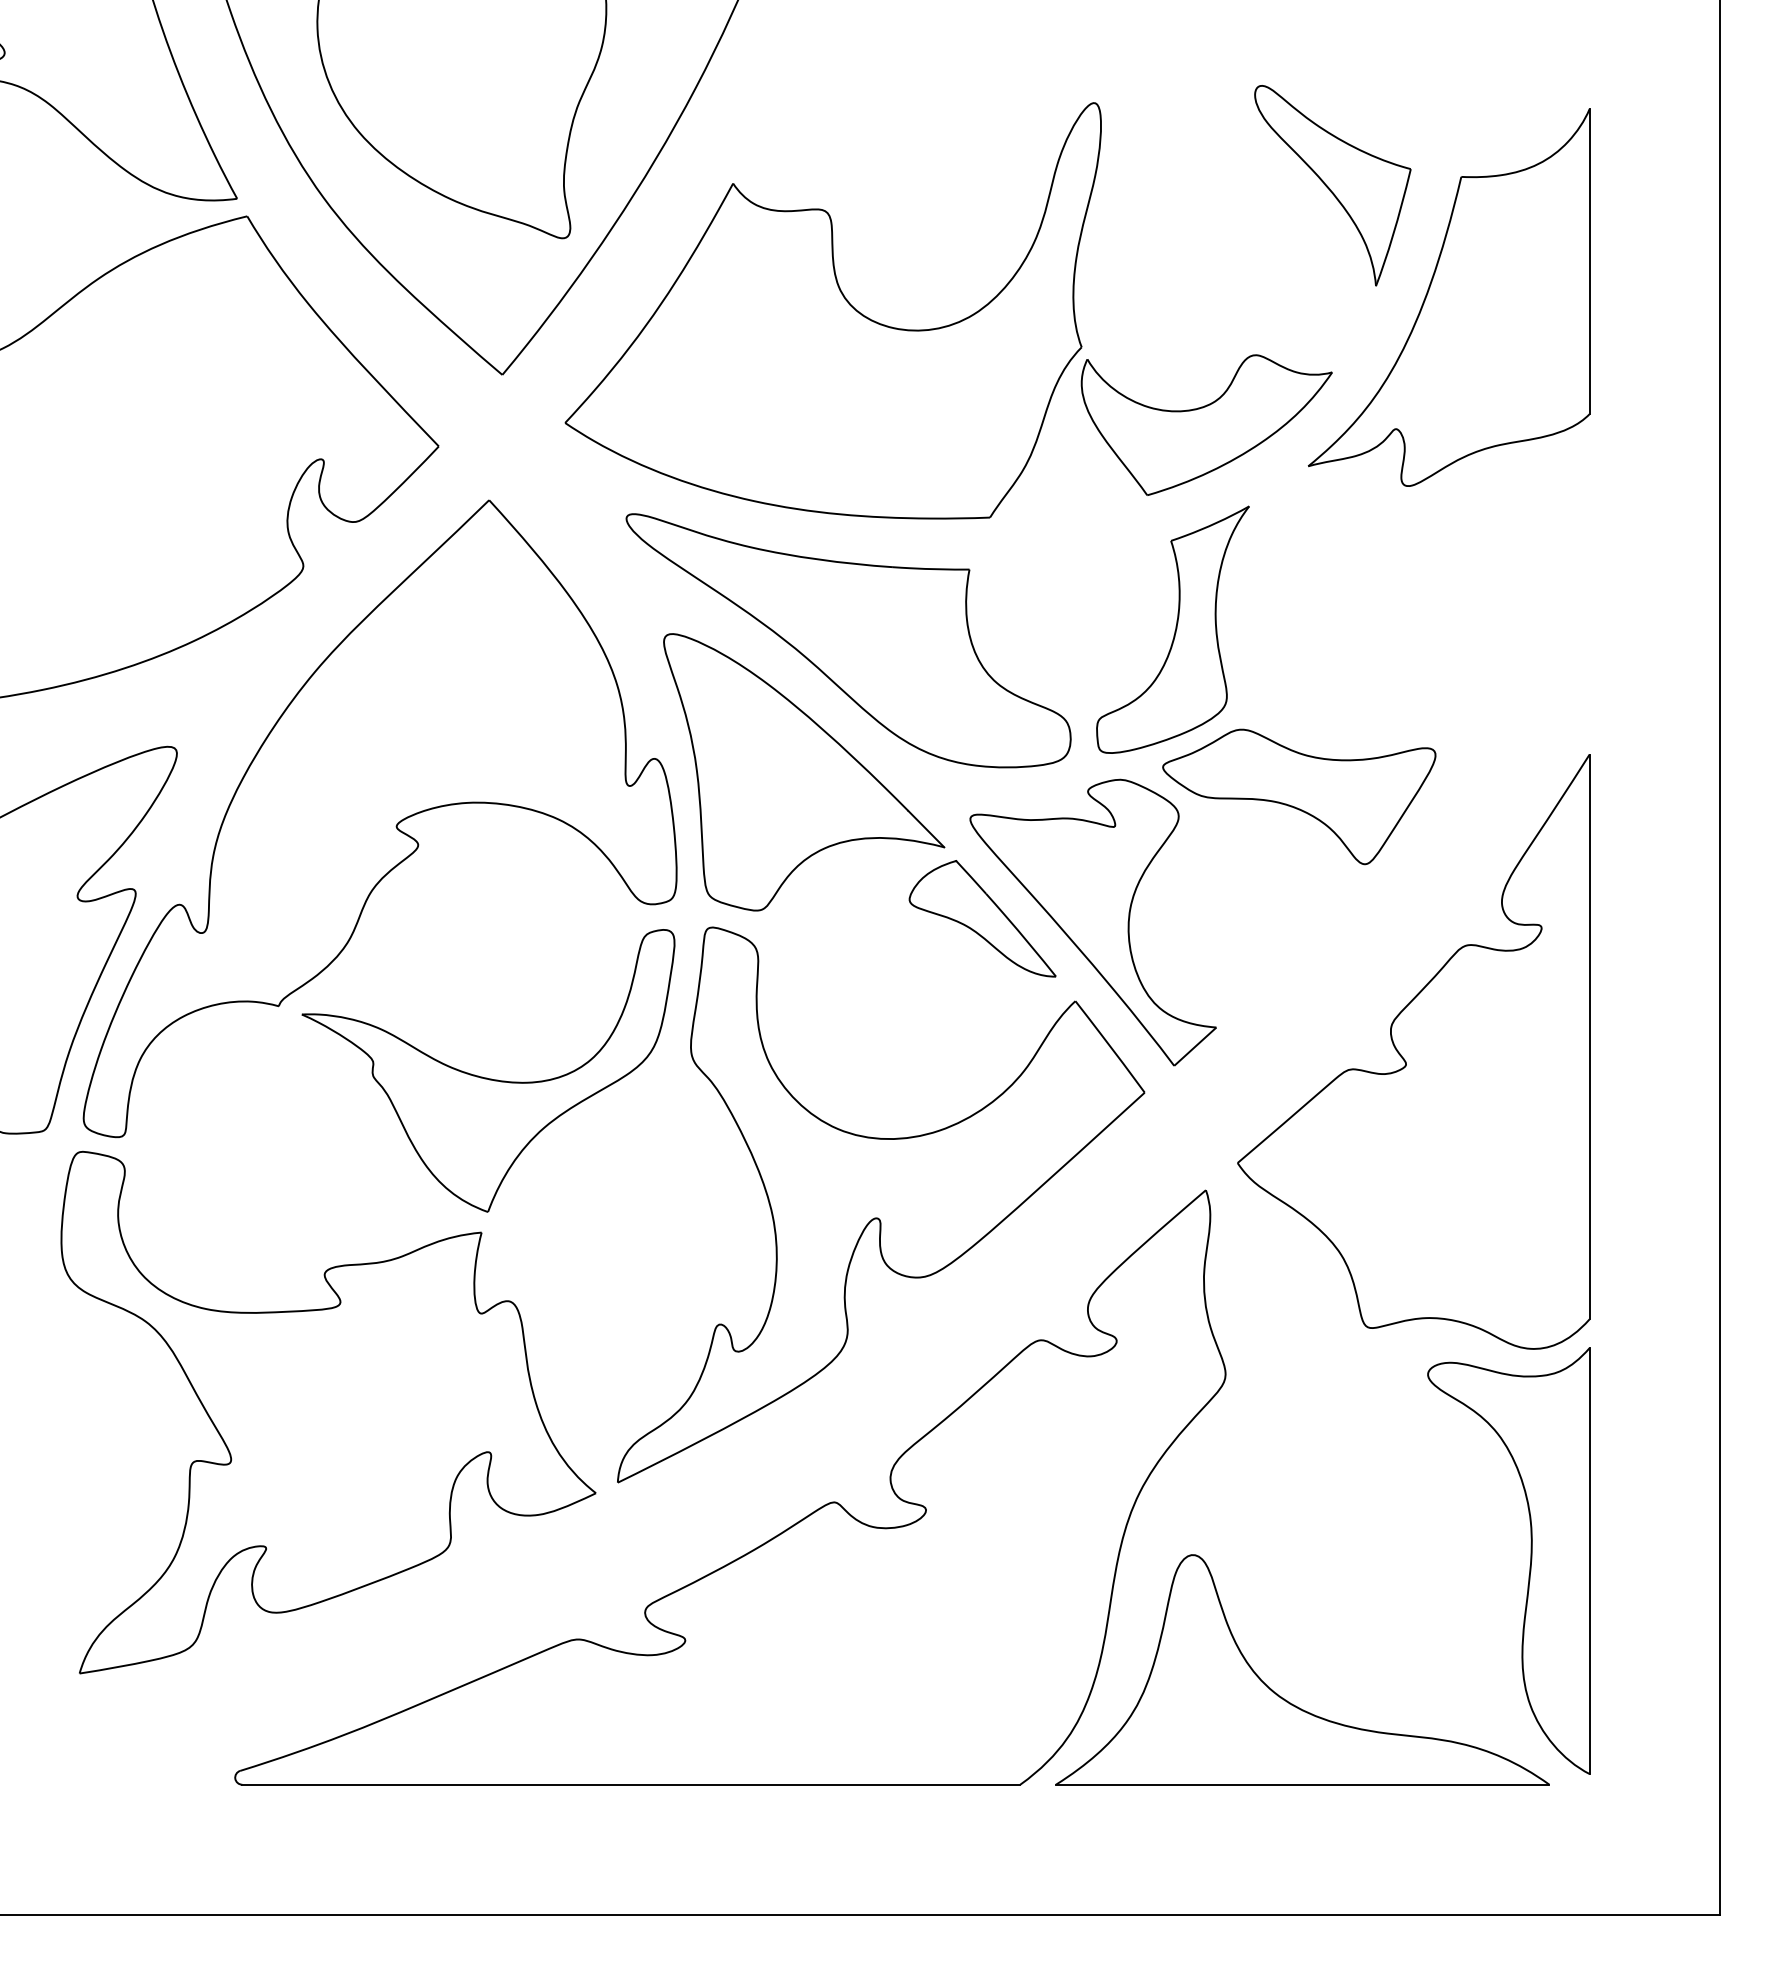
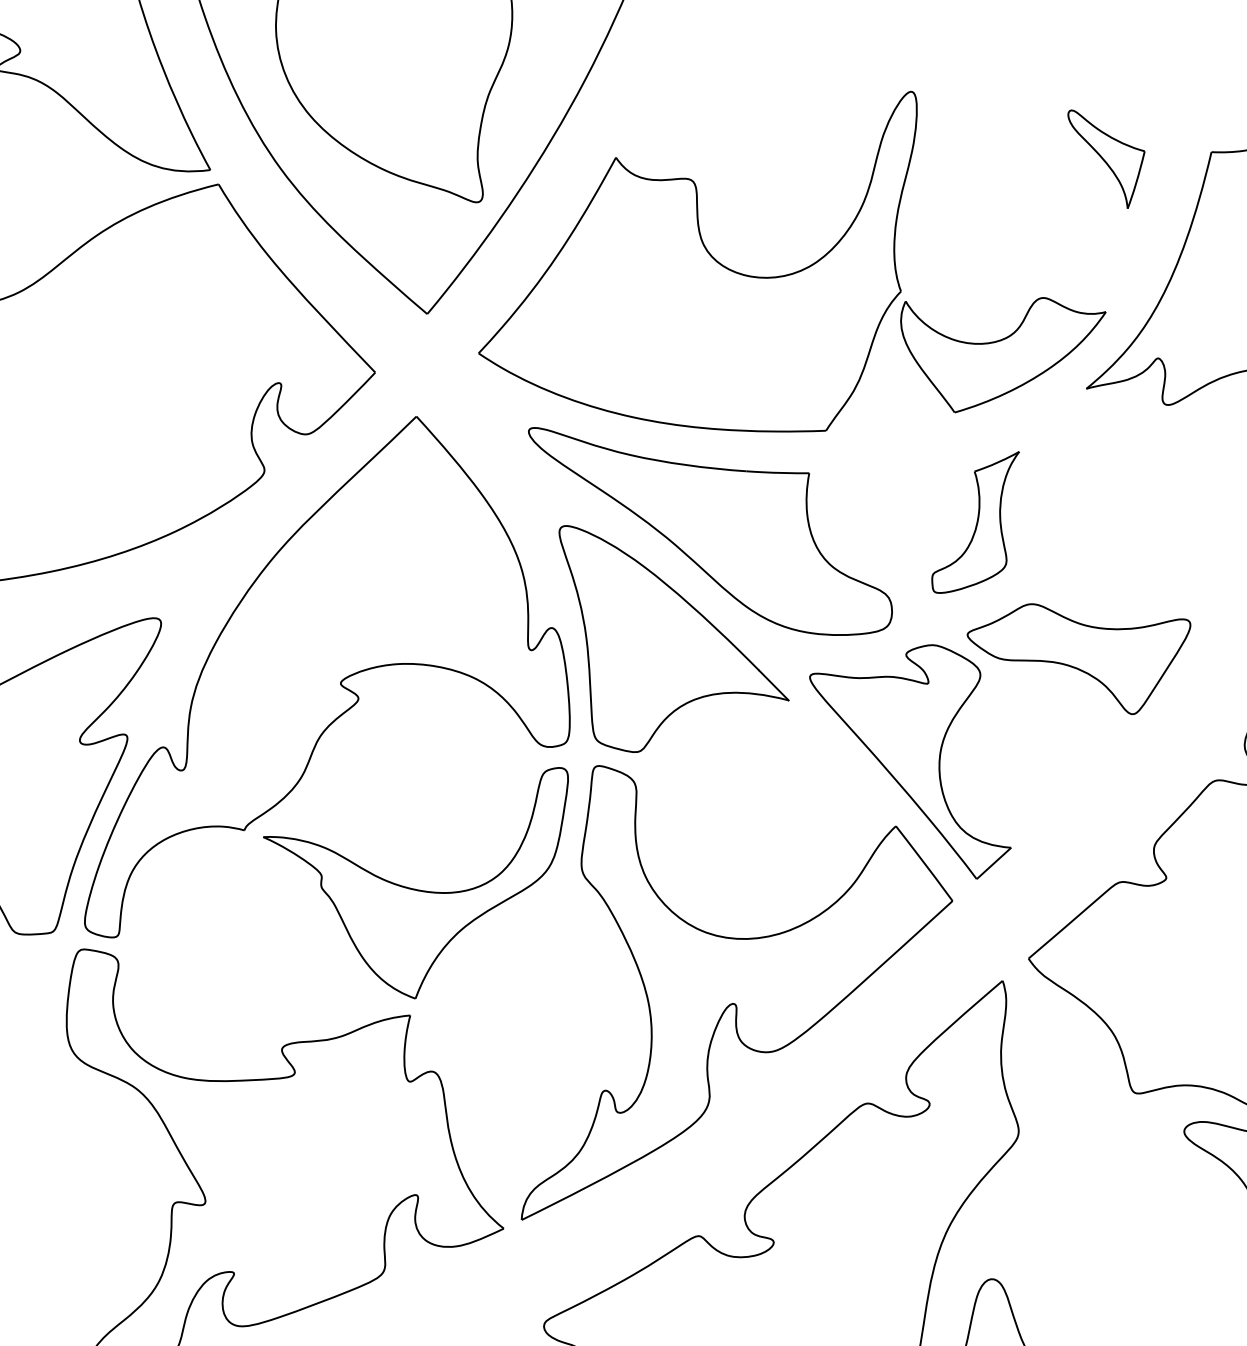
part: (1332, 185) -> (1106, 159), size x0.6
part: (1172, 629) -> (975, 522), size x0.7
part: (982, 918) -> (819, 758), removed

